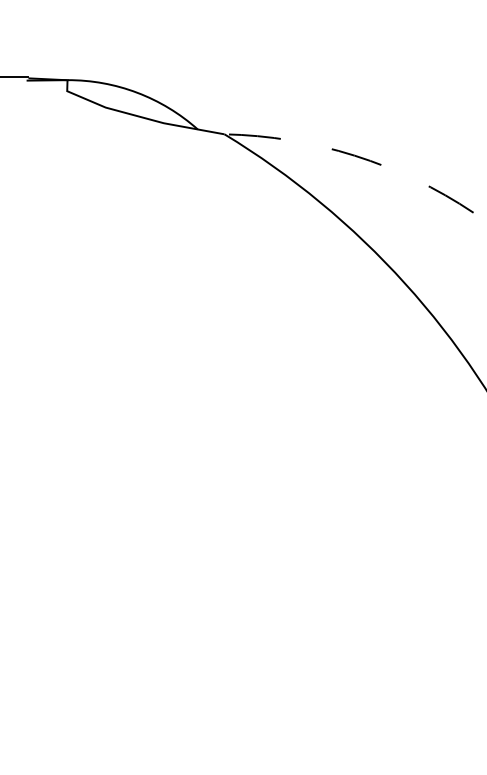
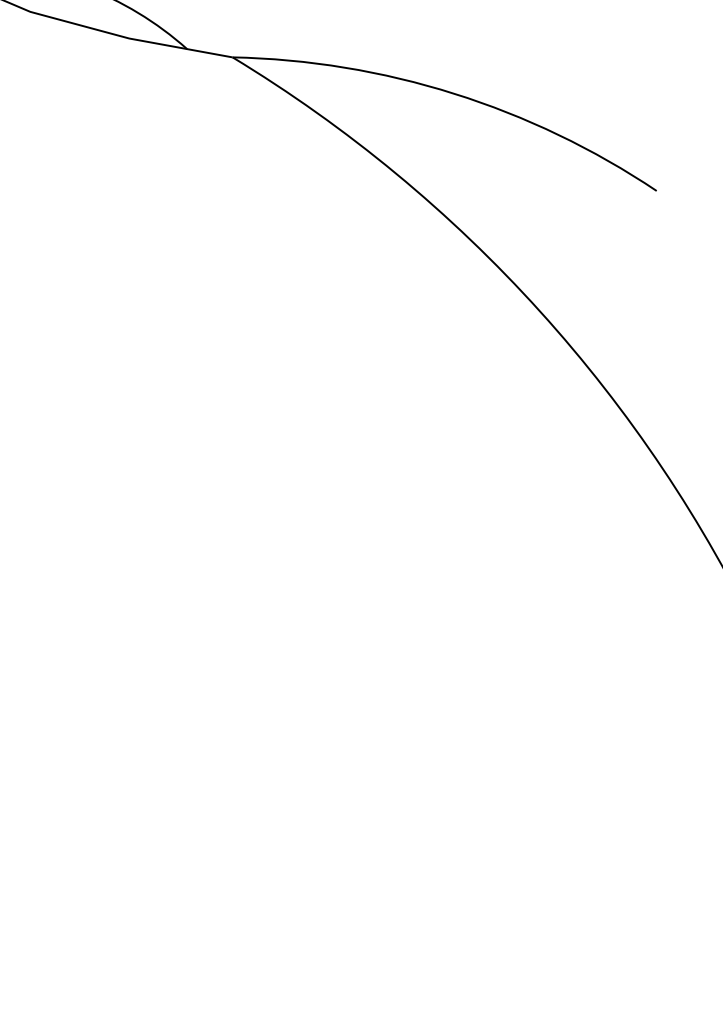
arc: (354, 155) -> (453, 93), dashed -> solid

